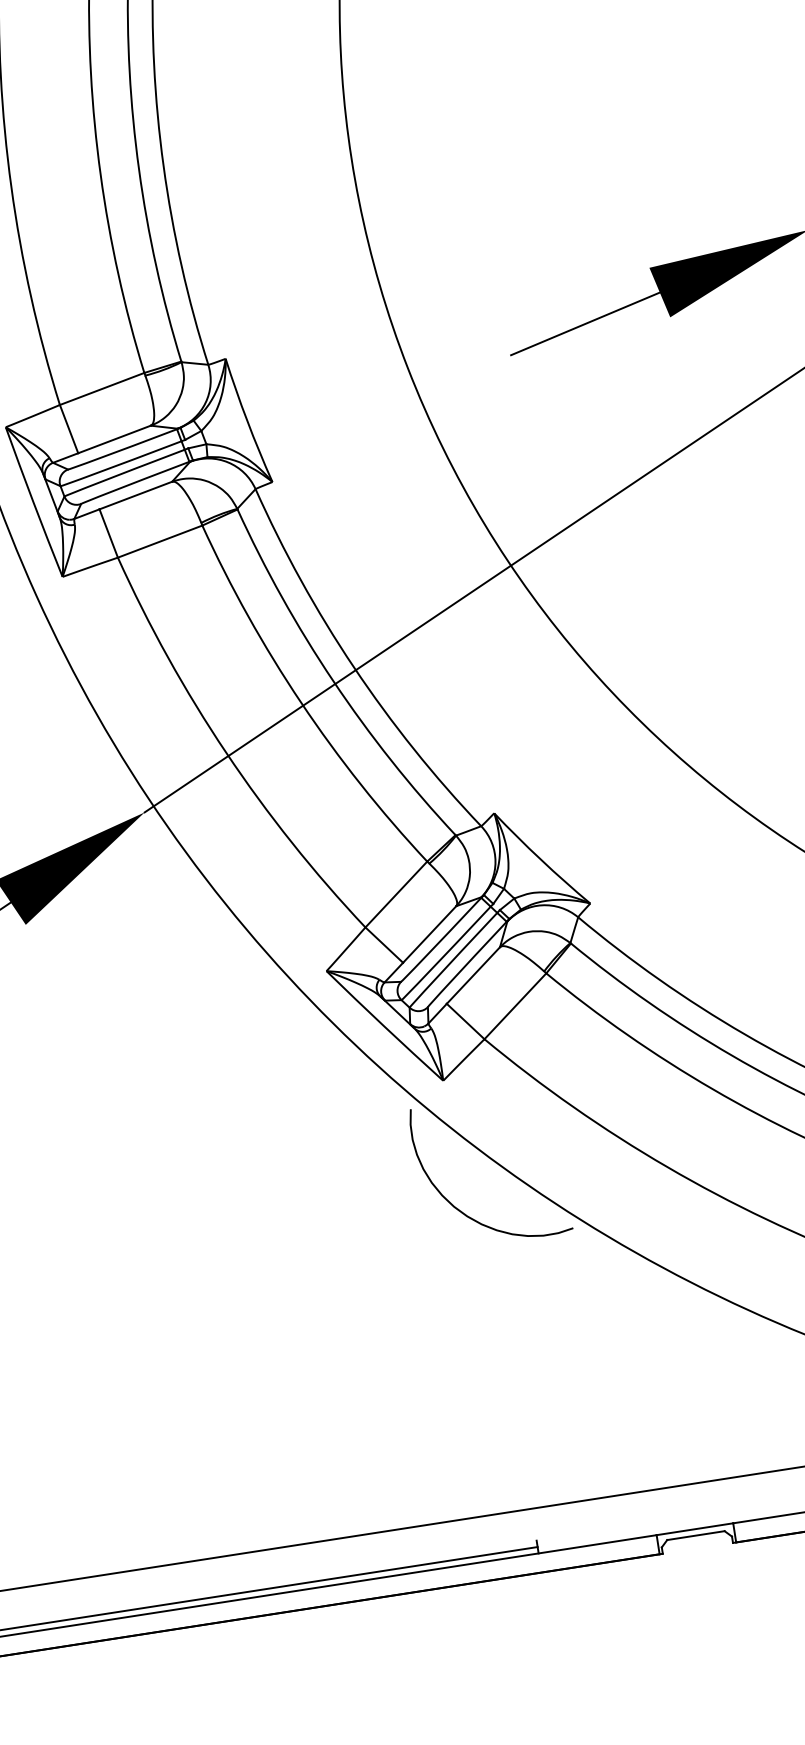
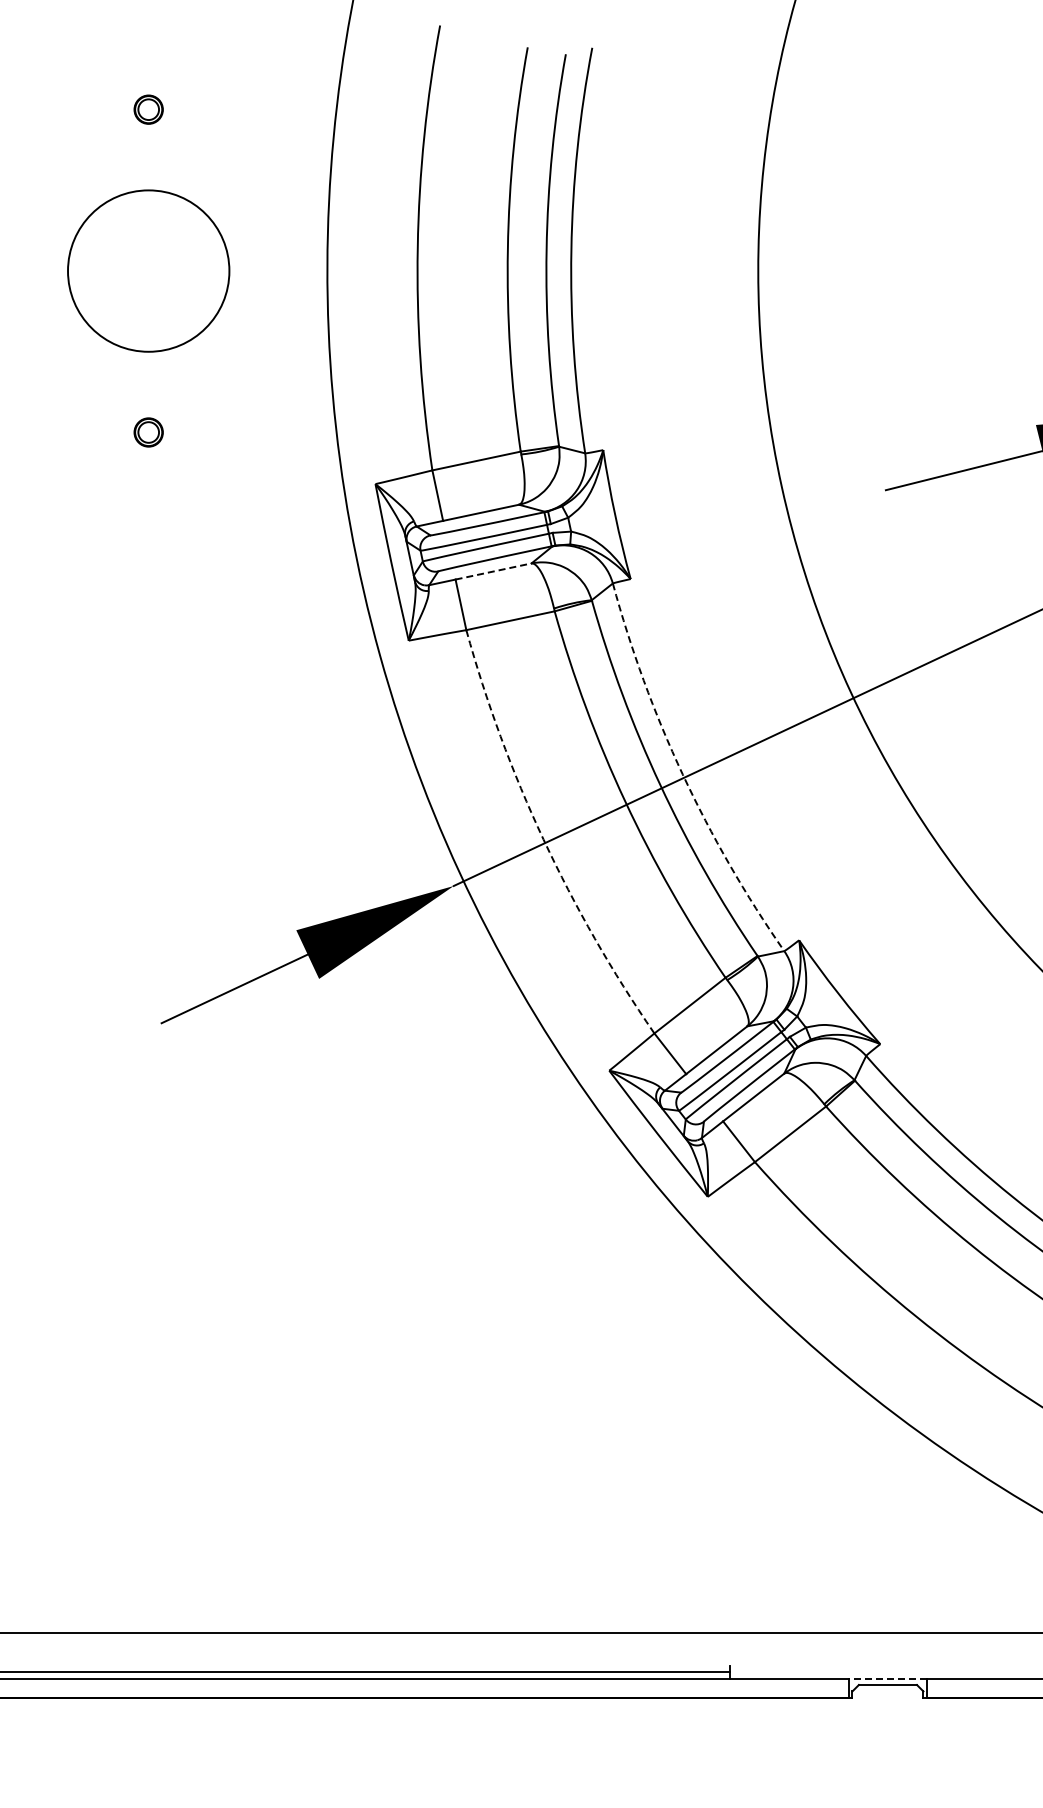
line: (135, 495) -> (493, 571), solid -> dashed
arc: (353, 667) -> (682, 774), solid -> dashed
arc: (226, 752) -> (543, 839), solid -> dashed
curve: (460, 1210) -> (705, 1327), removed
line: (694, 1529) -> (887, 1678), solid -> dashed

